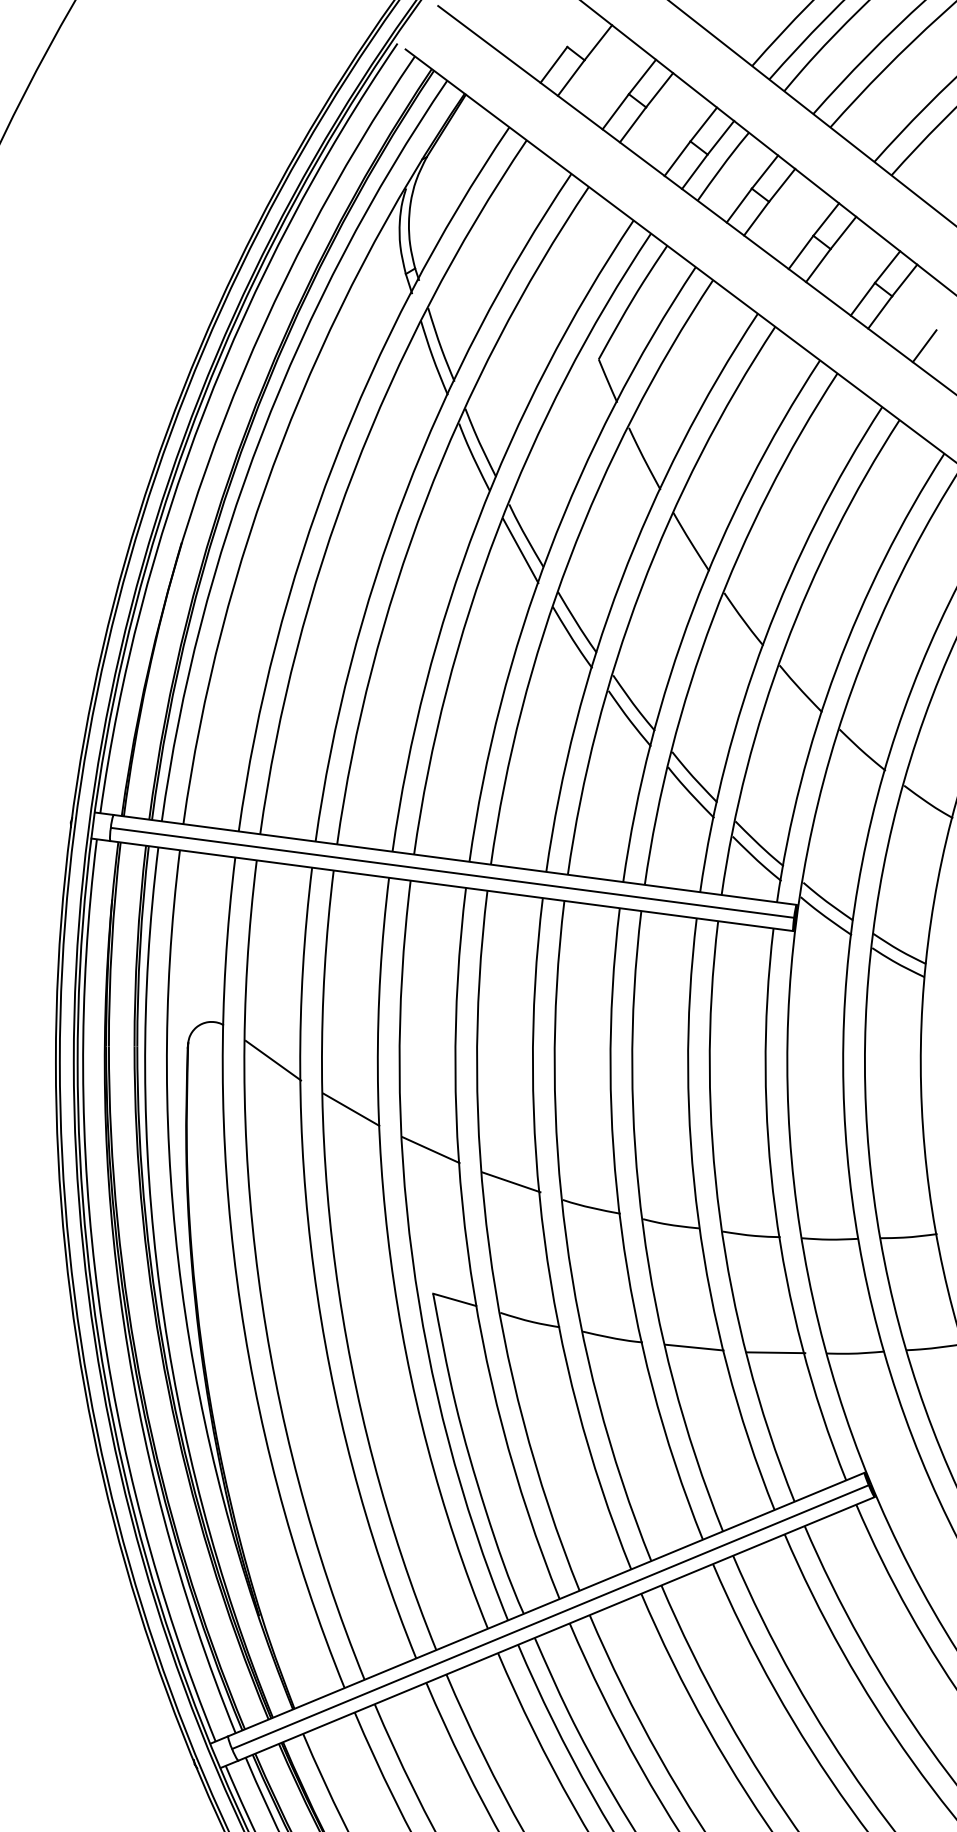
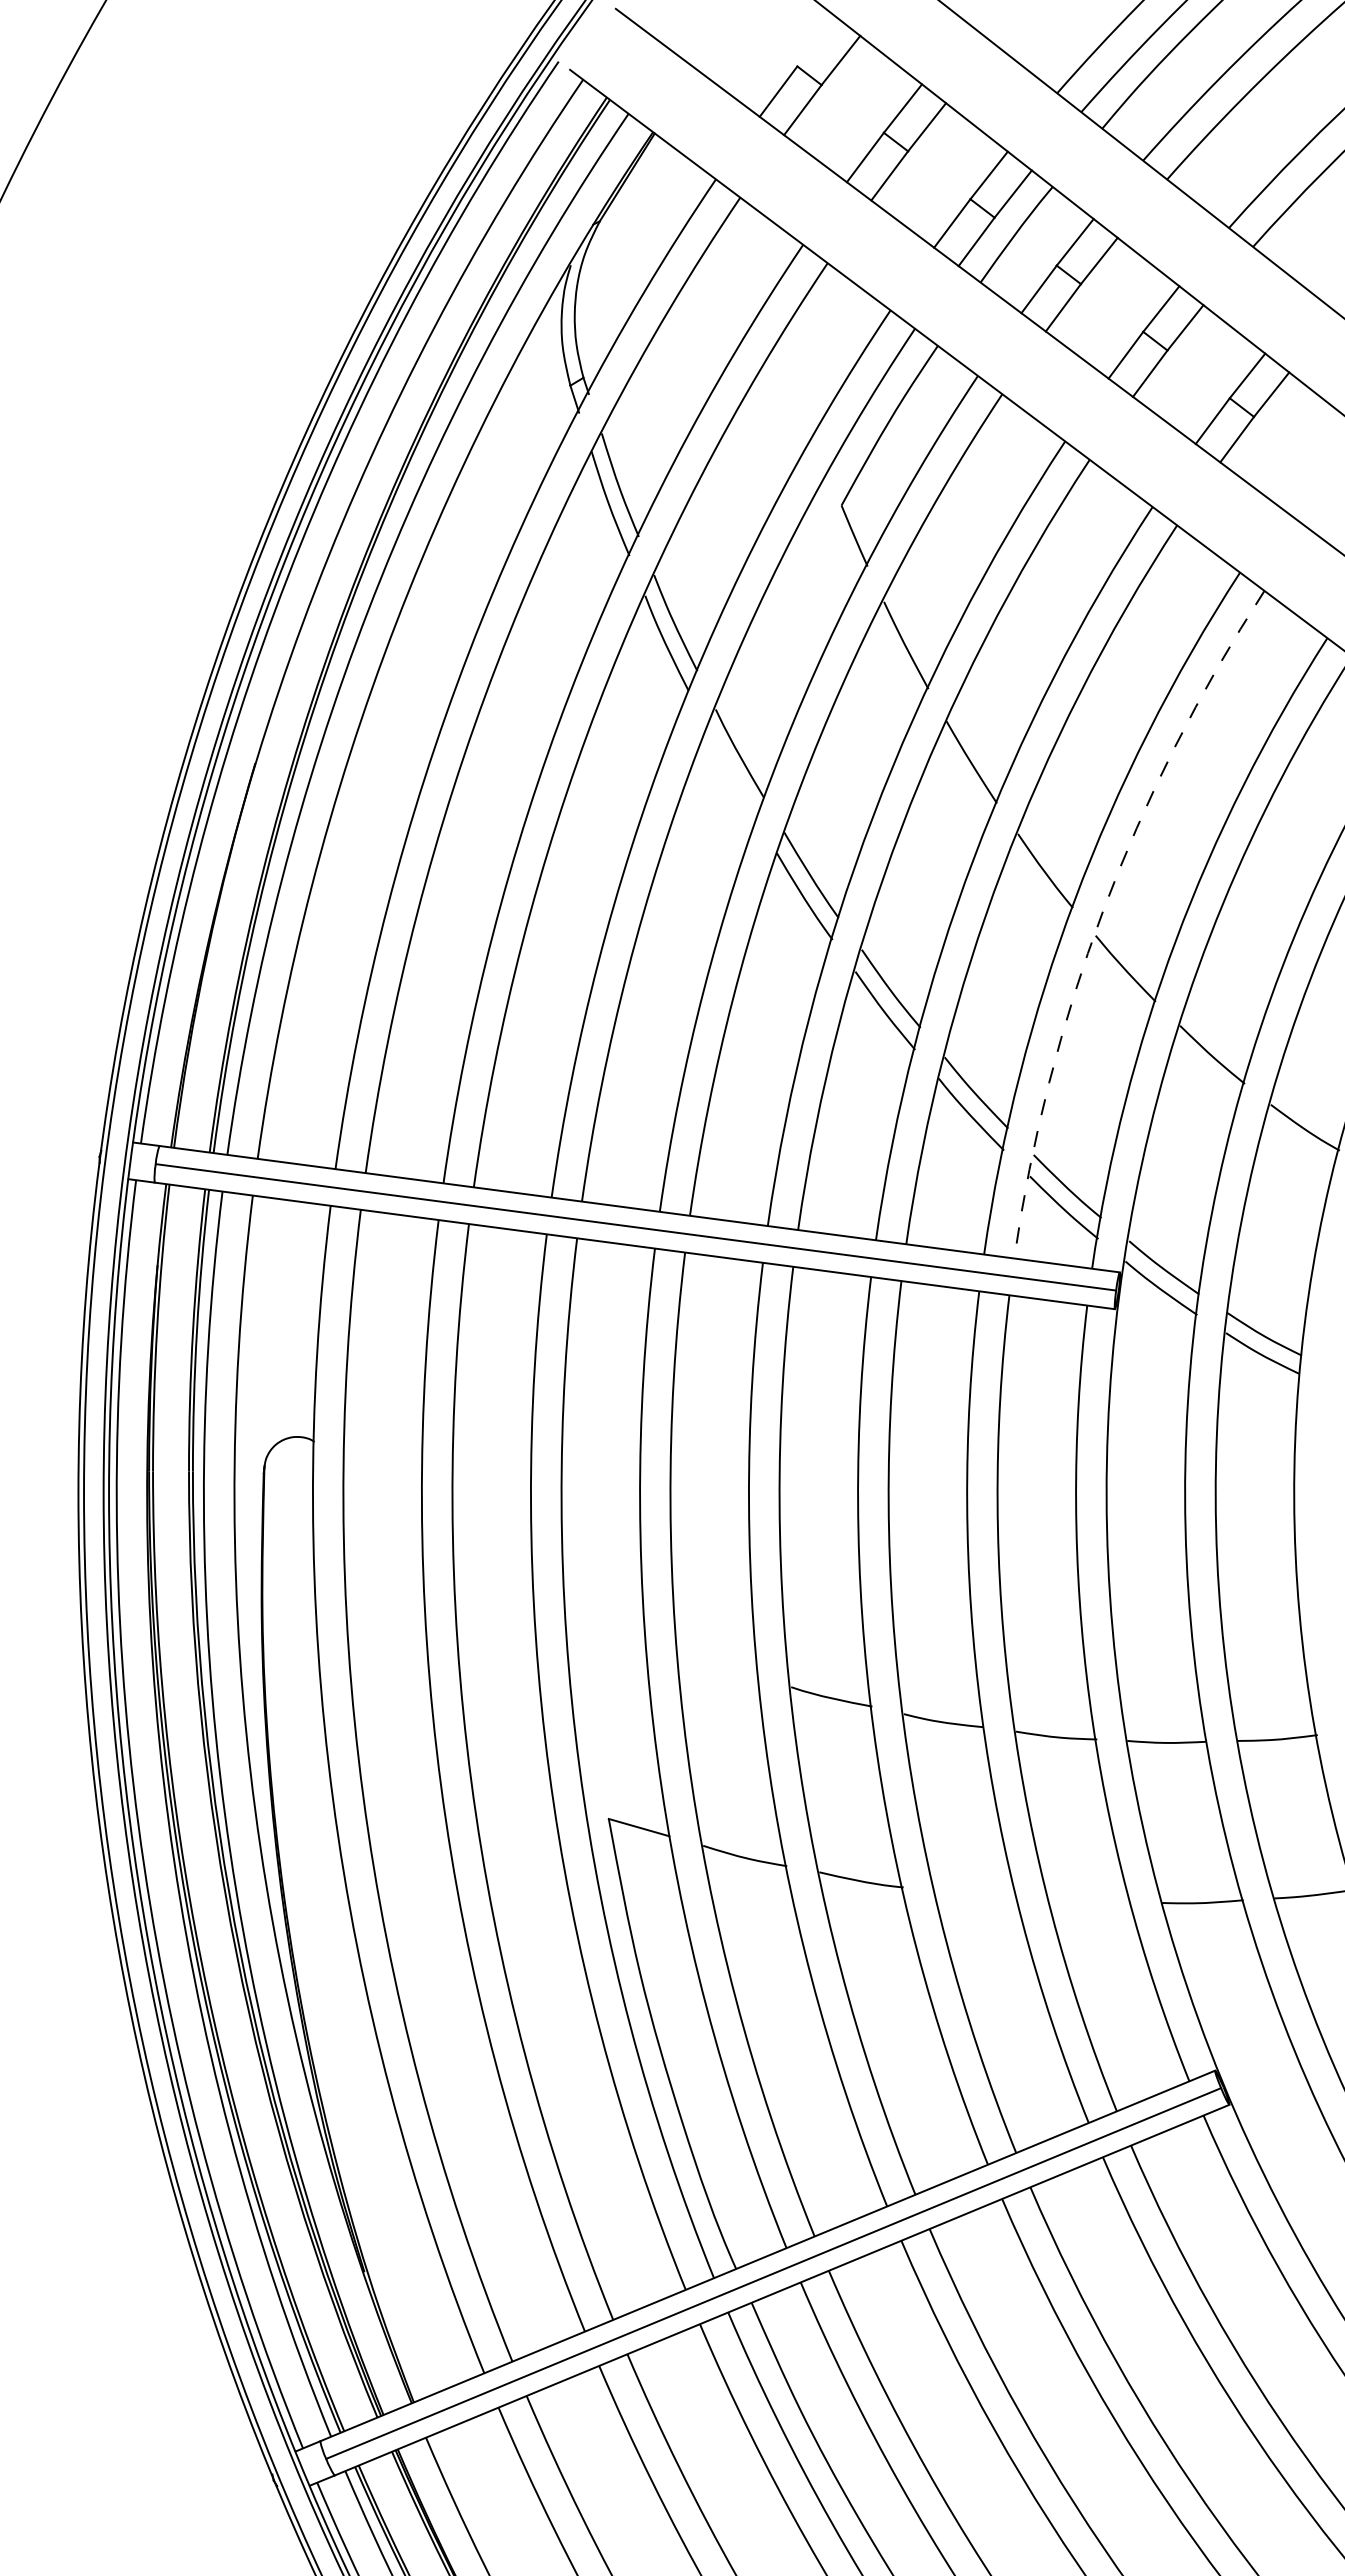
line: (924, 345) -> (1299, 486), removed
line: (520, 550) -> (731, 774), removed
arc: (785, 648) -> (1103, 911), solid -> dashed
line: (273, 1060) -> (384, 1491), removed
line: (351, 1109) -> (493, 1559), removed
line: (430, 1150) -> (605, 1617), removed
line: (511, 1182) -> (718, 1662), removed
line: (694, 1347) -> (975, 1894), removed
line: (775, 1352) -> (1090, 1901), removed

